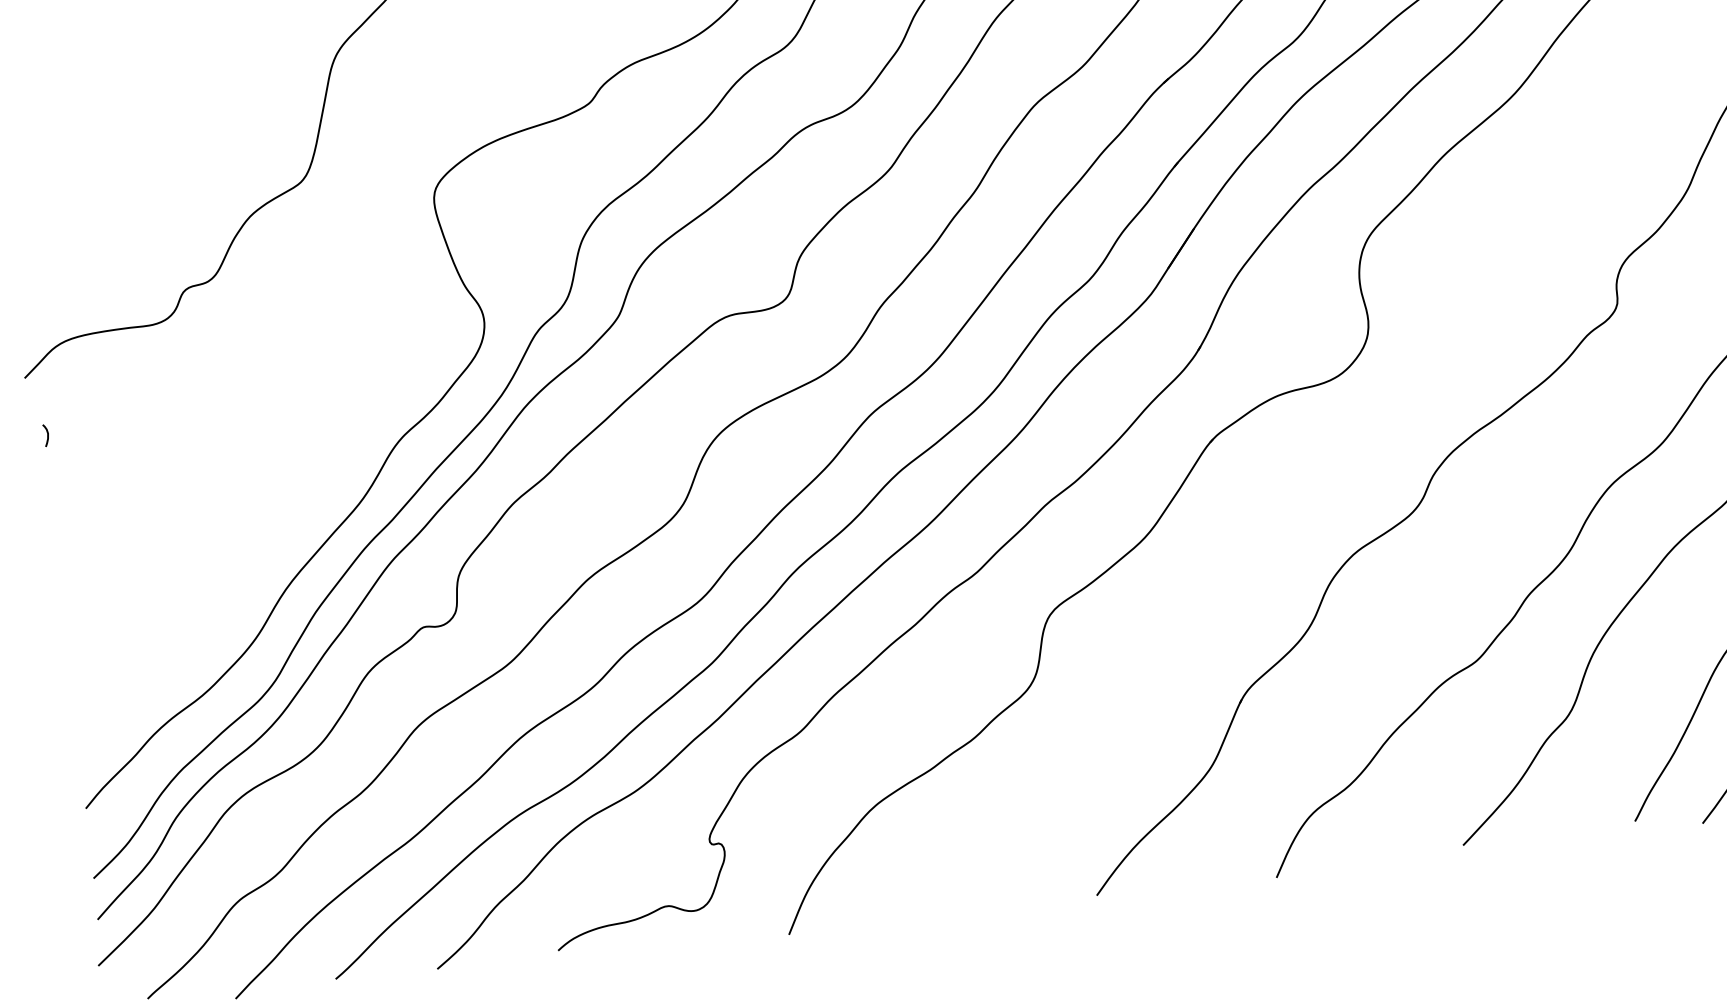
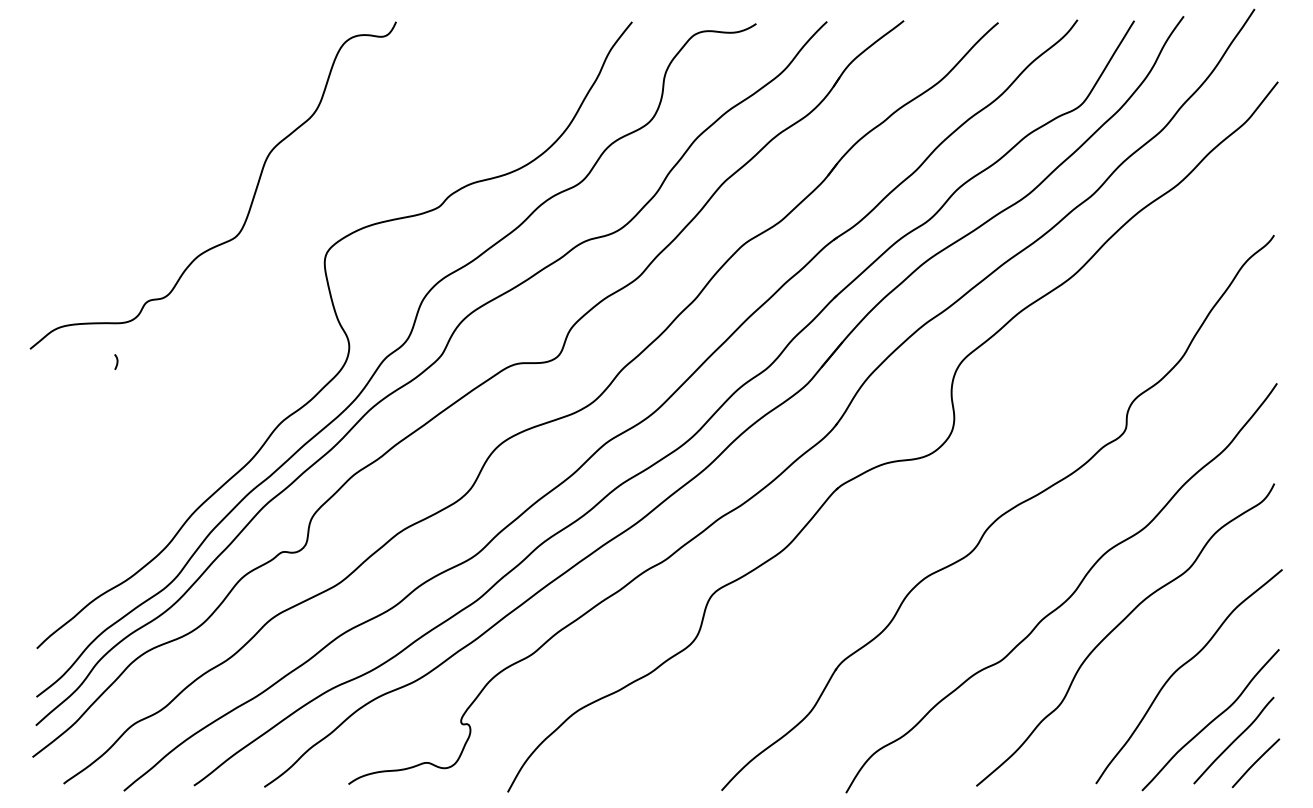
curve: (46, 434) -> (116, 361), moved

